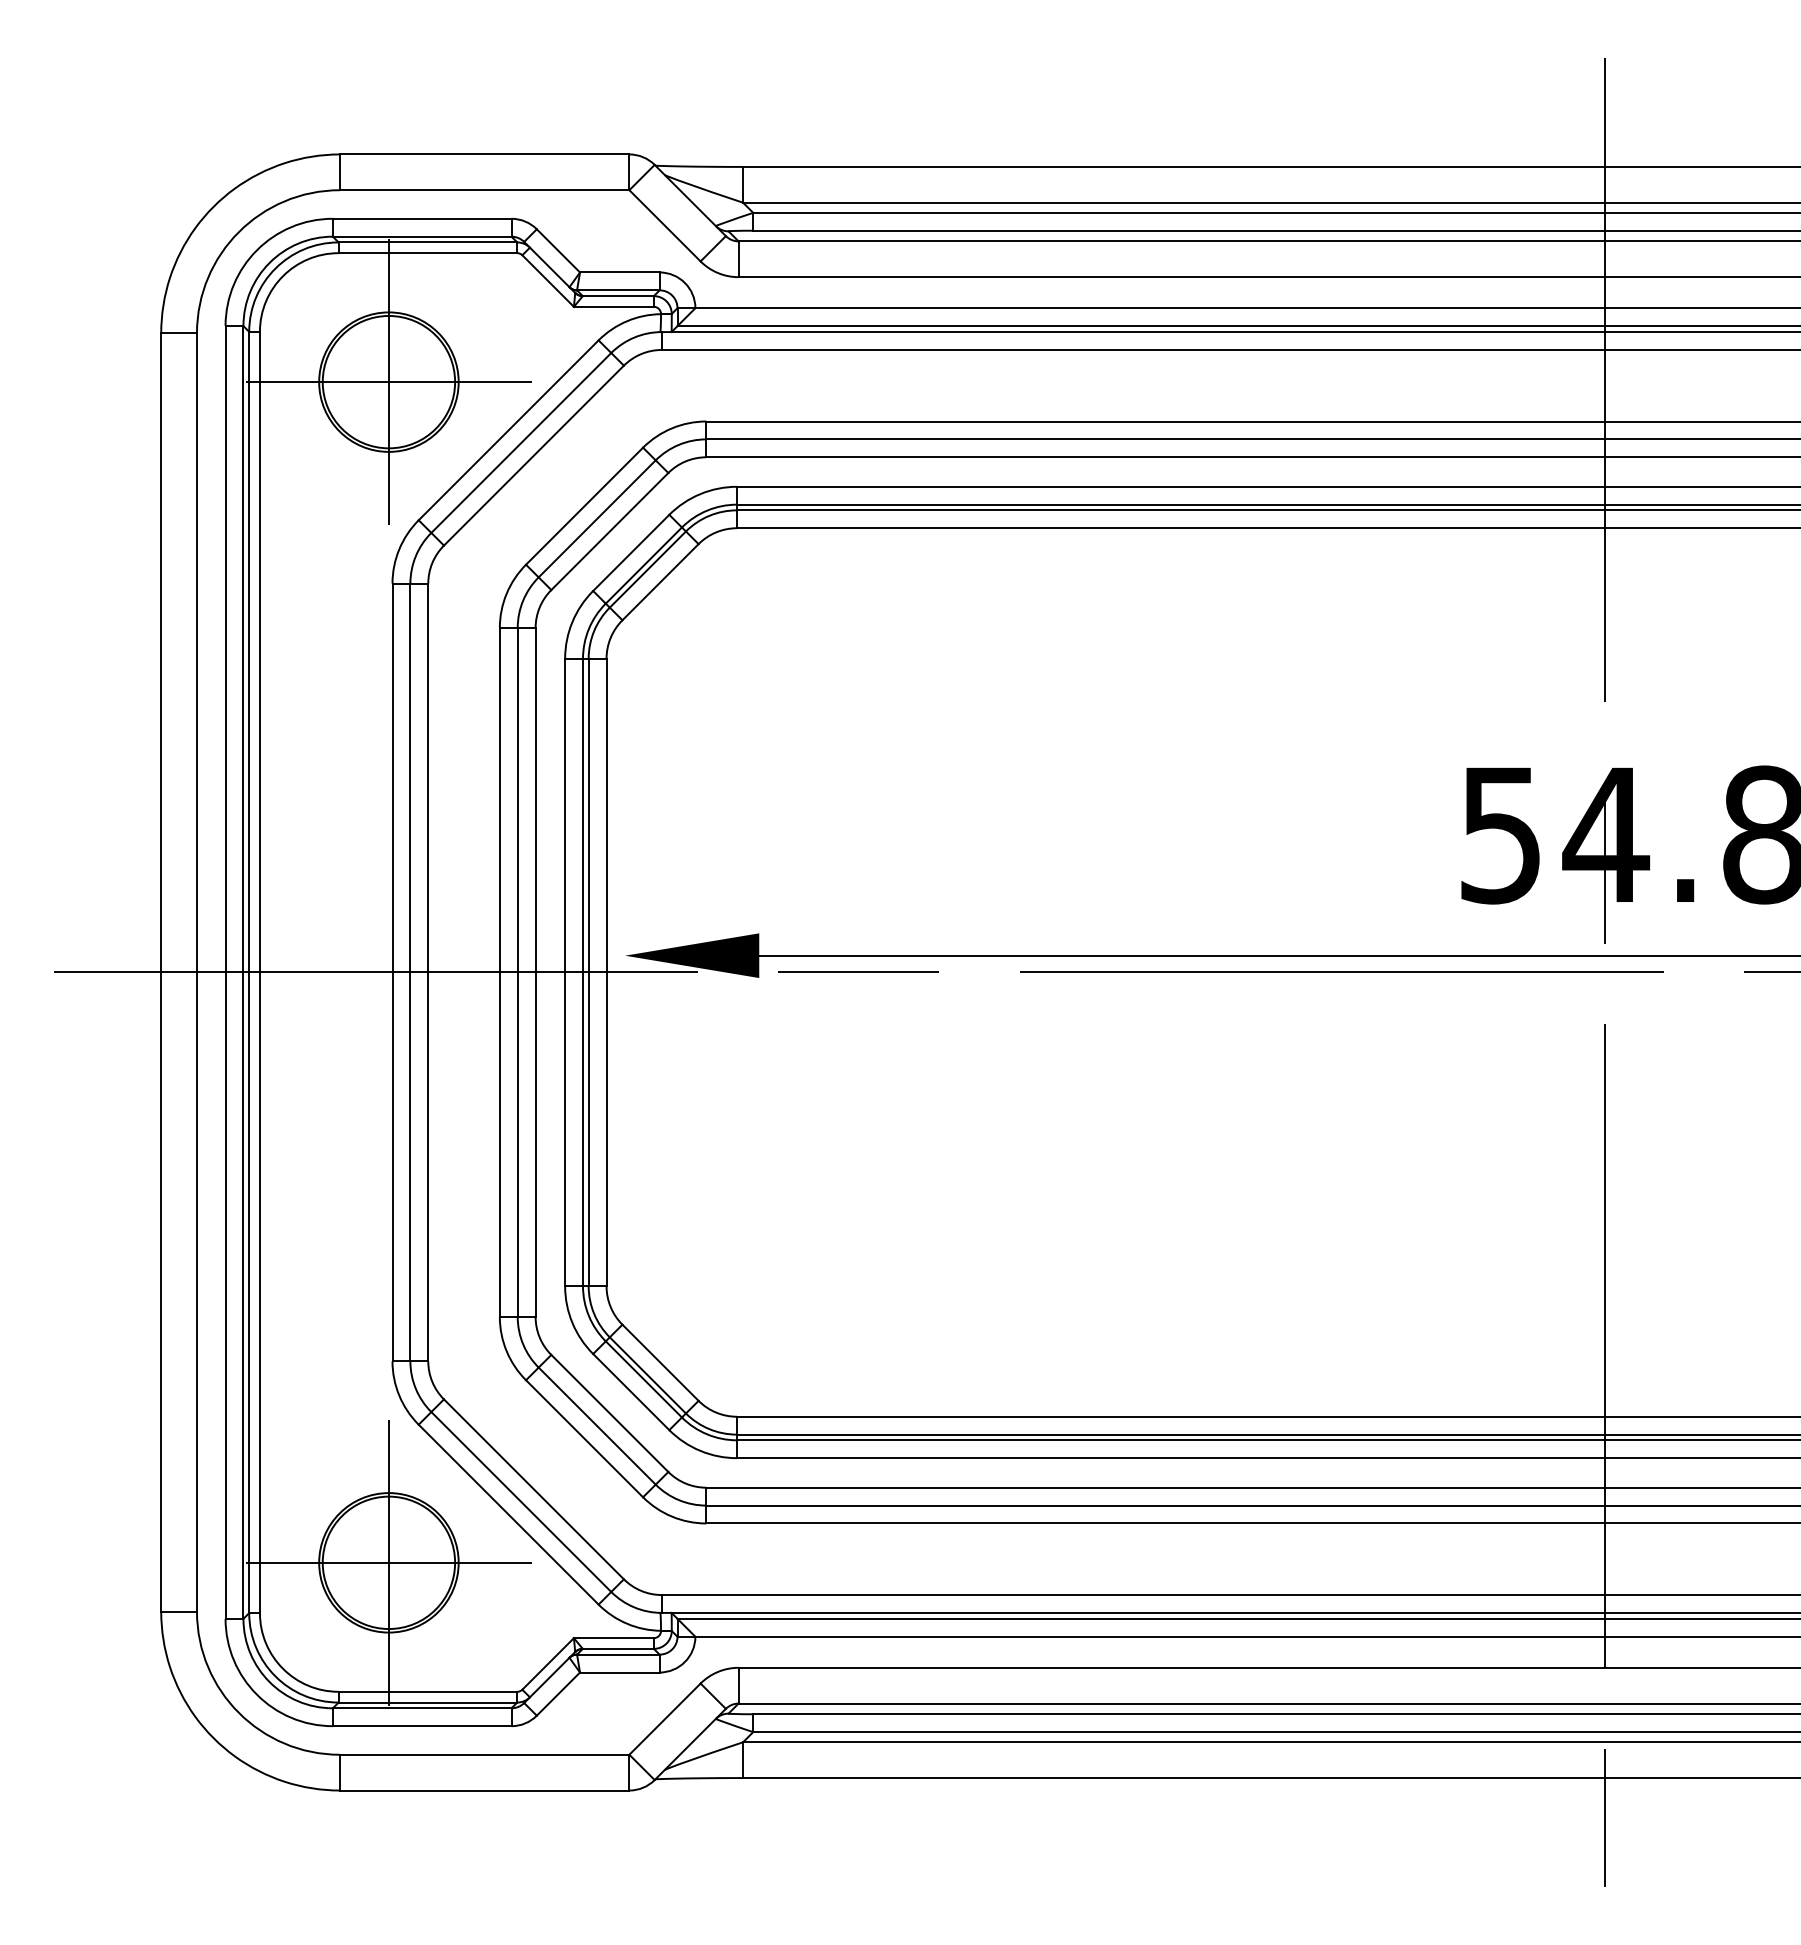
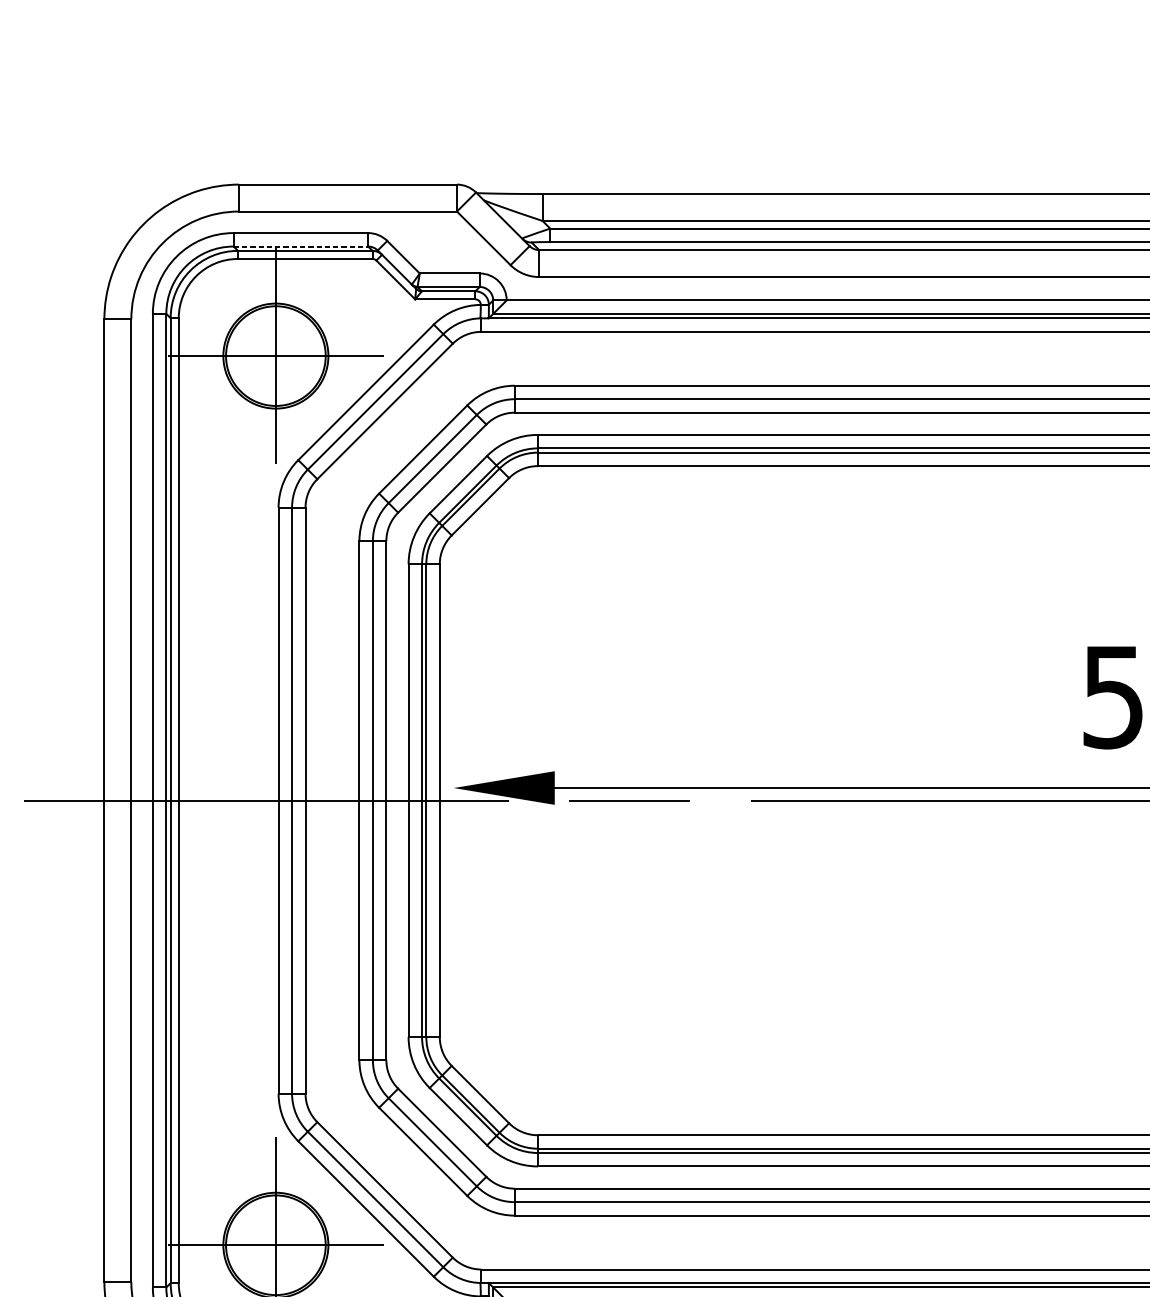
line: (422, 236) -> (301, 246), solid -> dashed

